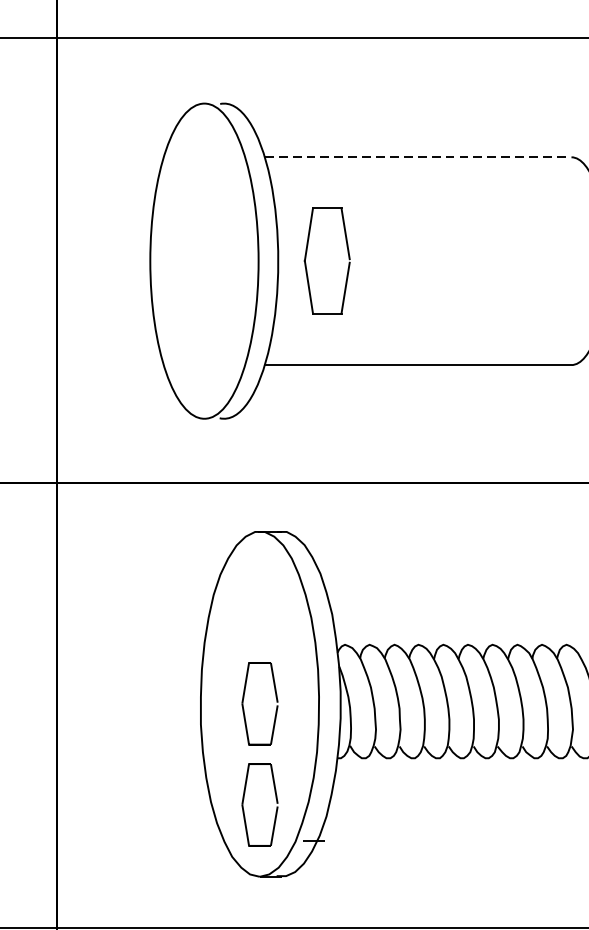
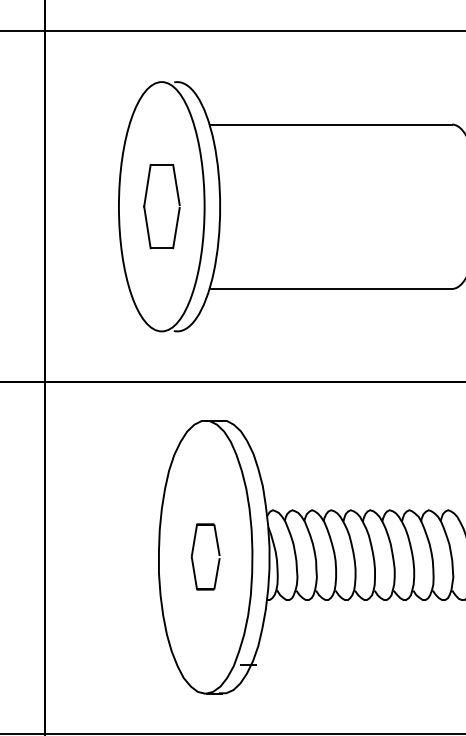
line: (419, 157) -> (331, 124), dashed -> solid
part: (326, 260) -> (161, 206), moved
part: (244, 800) -> (193, 633), removed

